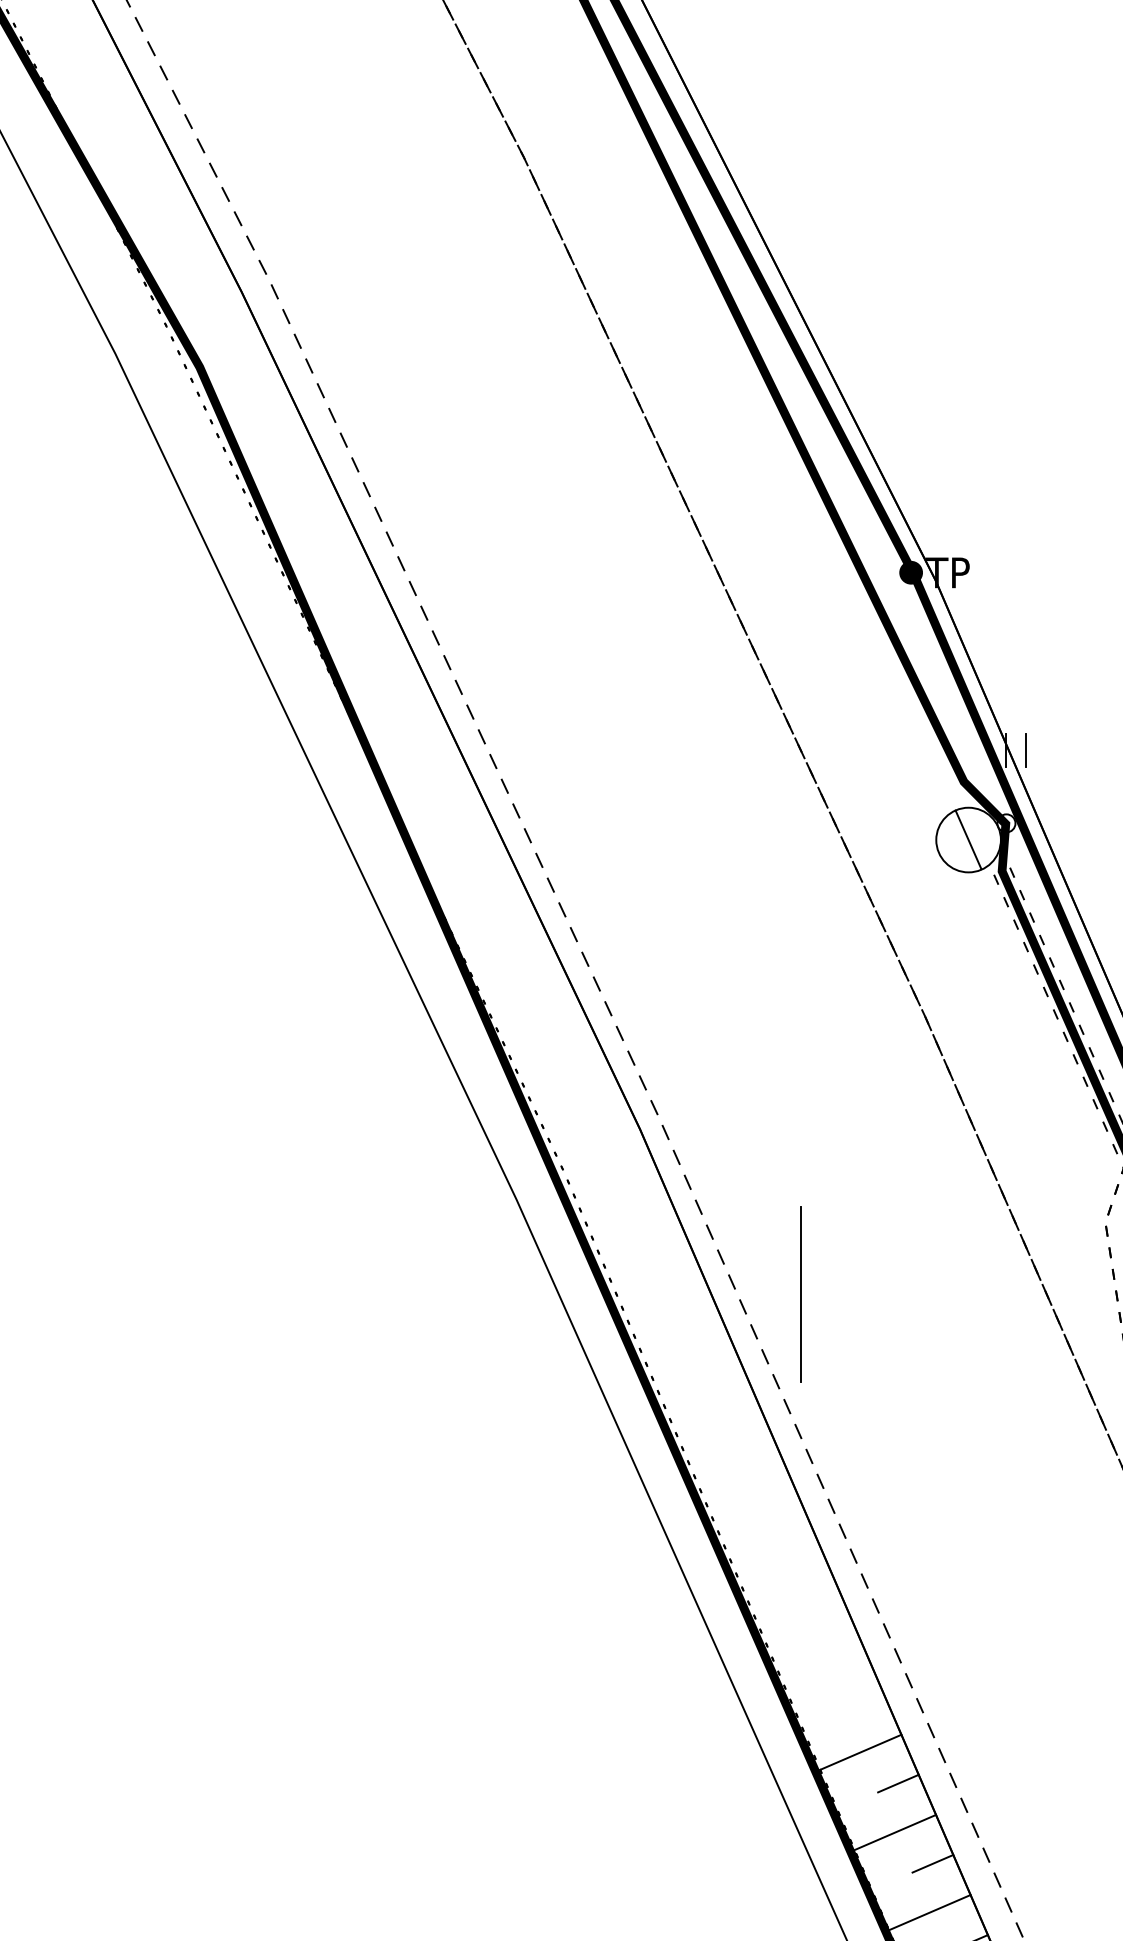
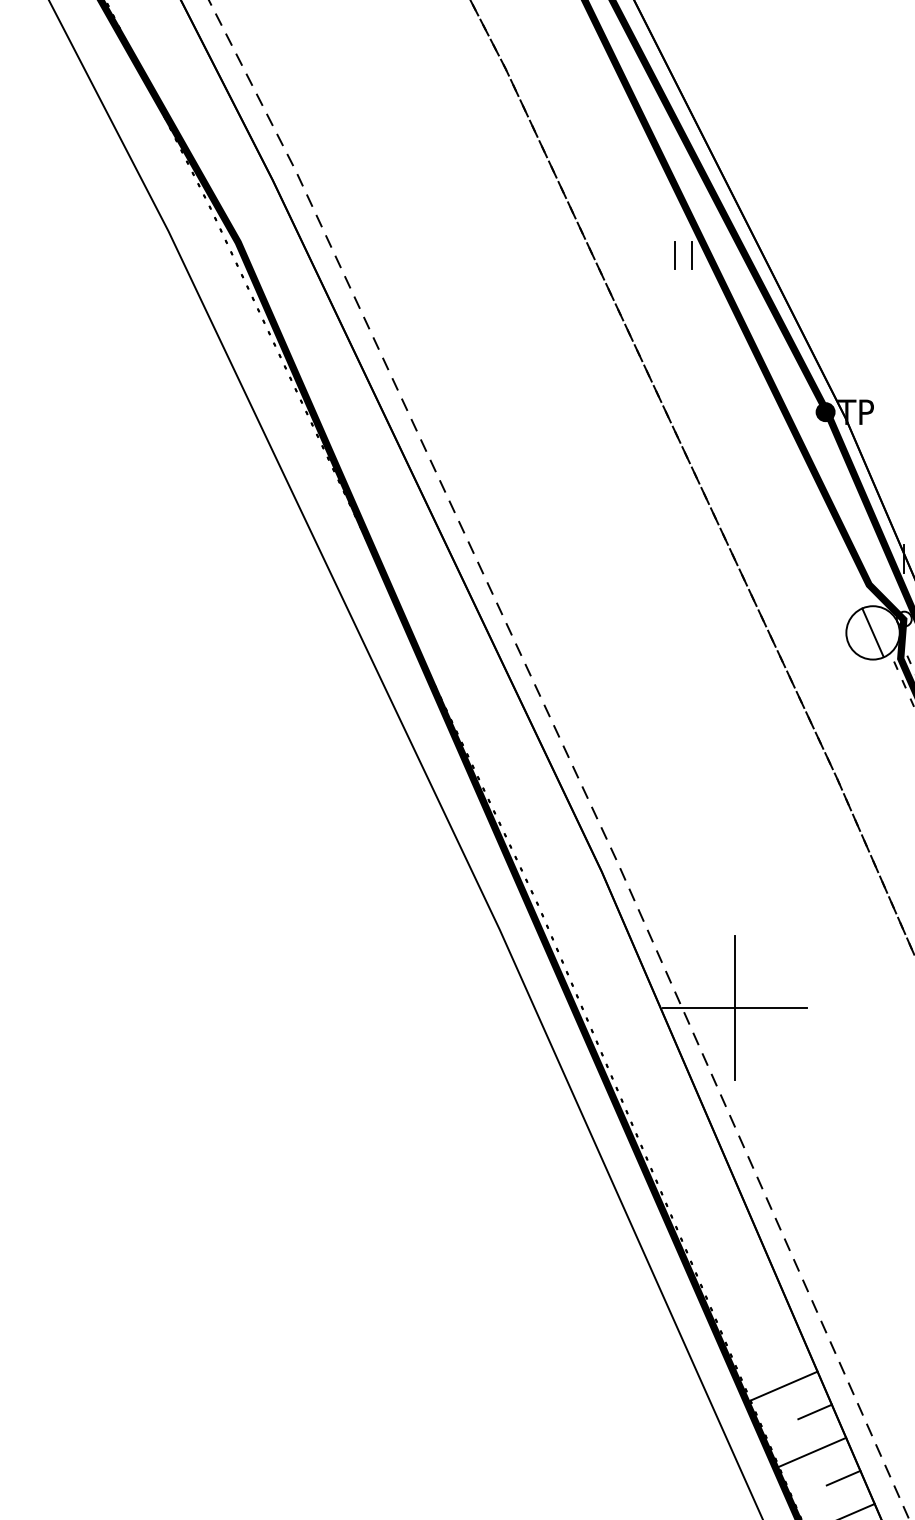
line: (728, 382) -> (674, 255), added
line: (748, 382) -> (691, 255), added
line: (800, 1294) -> (734, 1008), added

